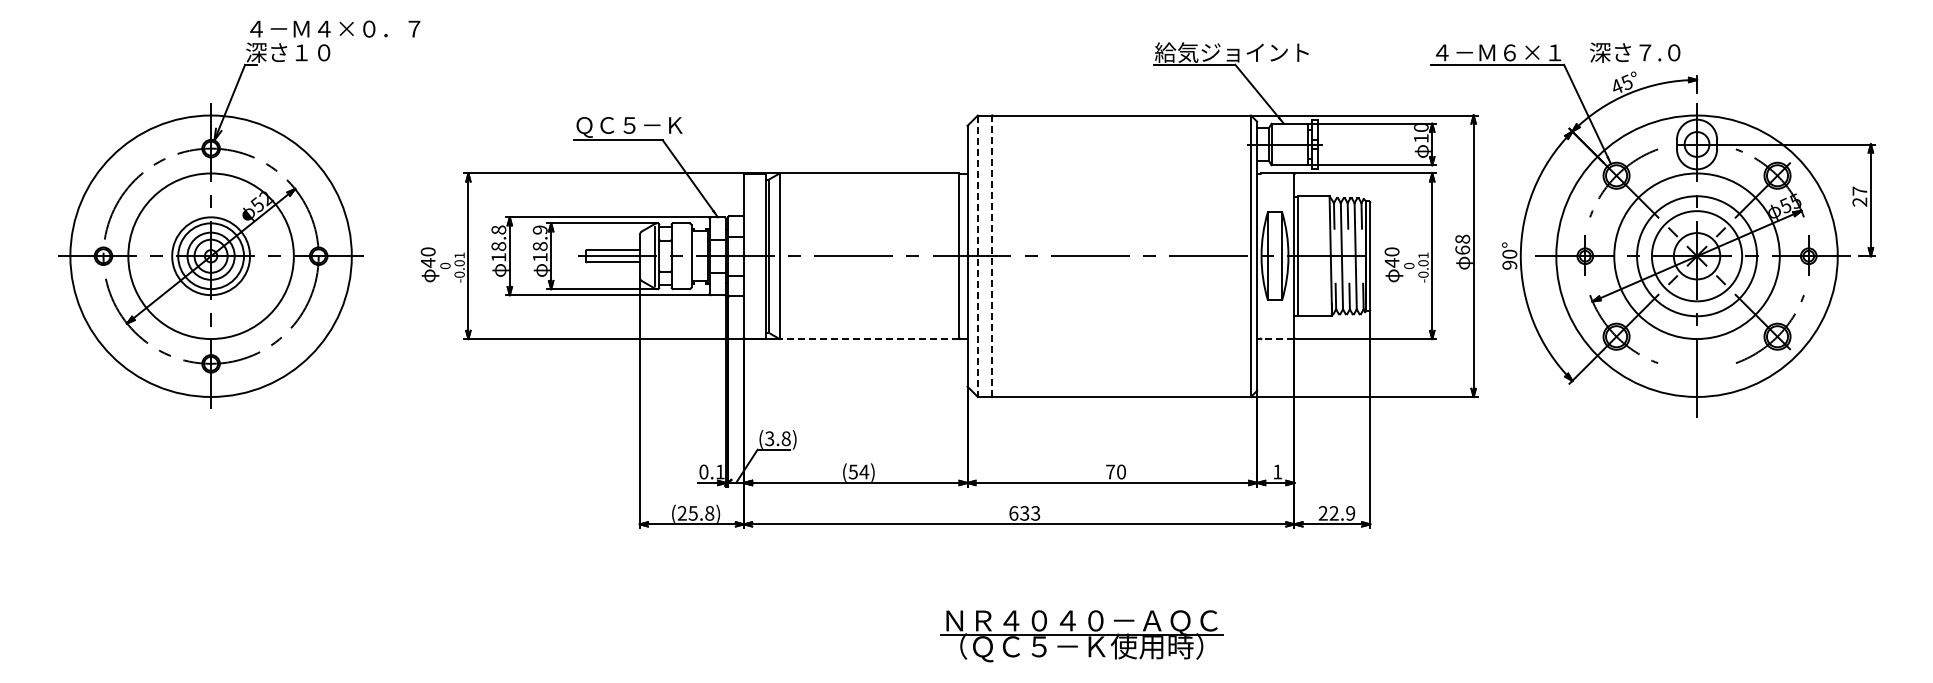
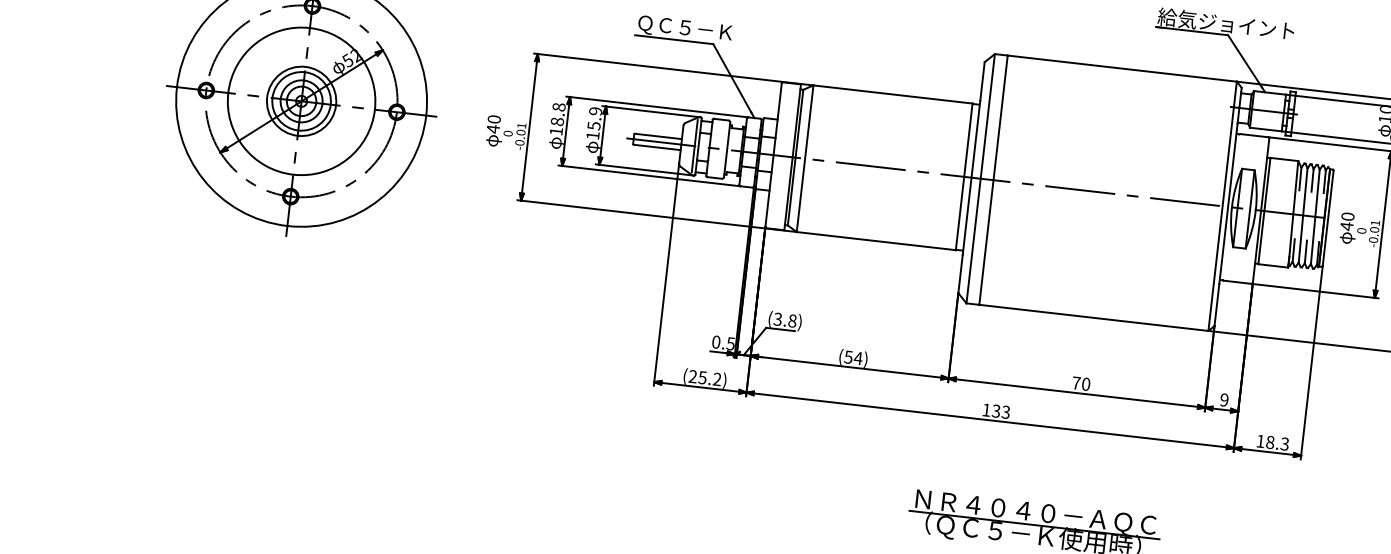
text: (539, 246) -> (593, 125), 18.9 -> 15.9
line: (992, 255) -> (993, 179), dashed -> solid
line: (977, 256) -> (980, 178), dashed -> solid
line: (869, 339) -> (876, 241), dashed -> solid
line: (1277, 339) -> (1237, 282), dashed -> solid
text: (719, 471) -> (730, 343), 0.1 -> 0.5
text: (1277, 471) -> (1224, 399), 1 -> 9
text: (709, 513) -> (717, 379), (25.8) -> (25.2)
text: (1013, 513) -> (986, 410), 633 -> 133
text: (1336, 513) -> (1272, 442), 22.9 -> 18.3

